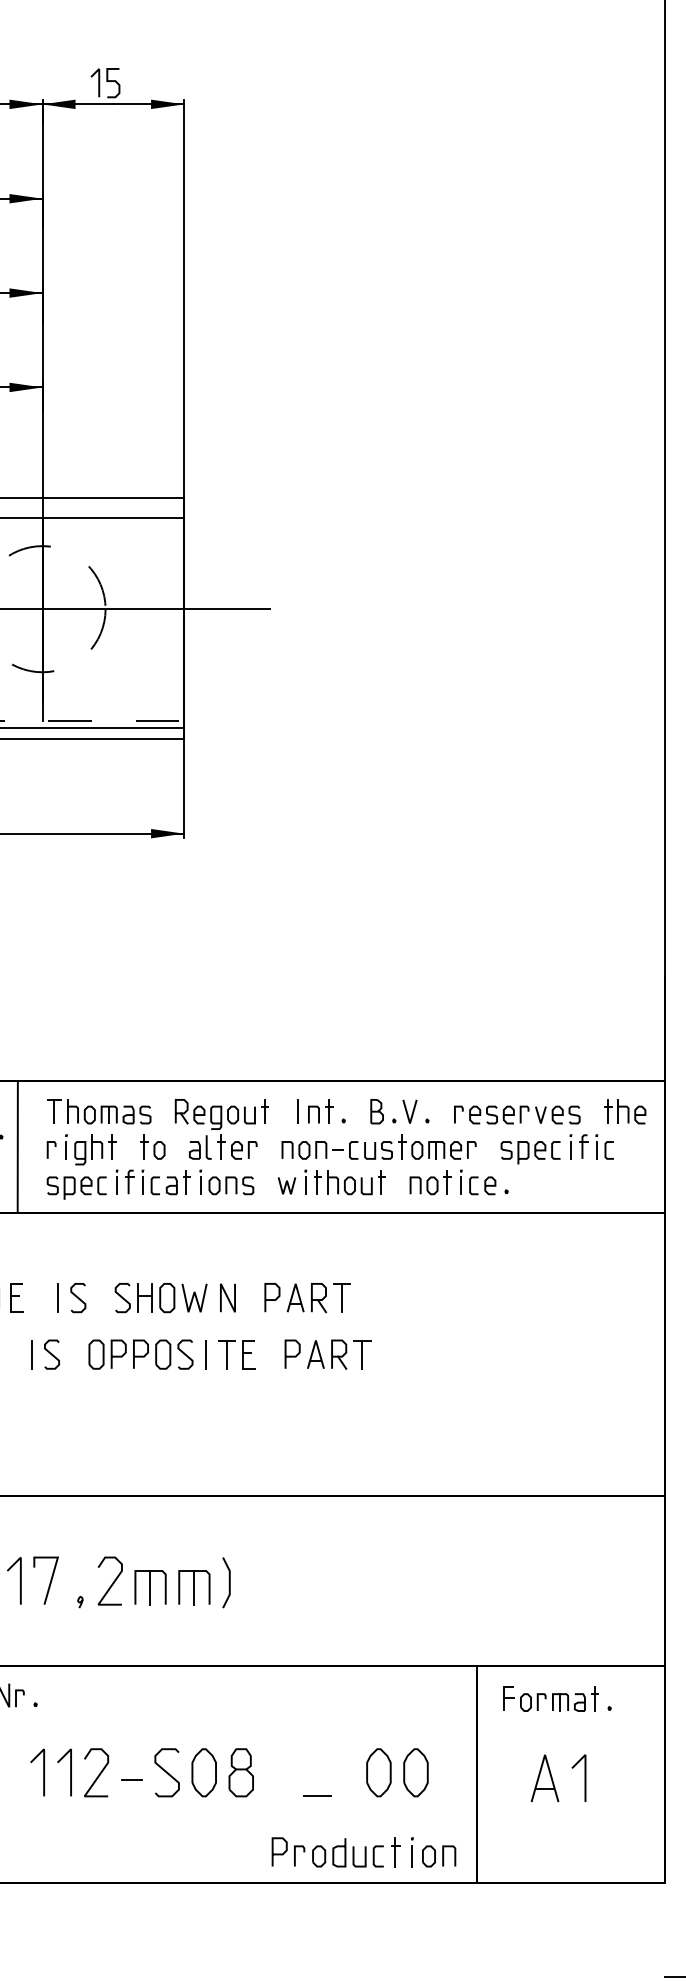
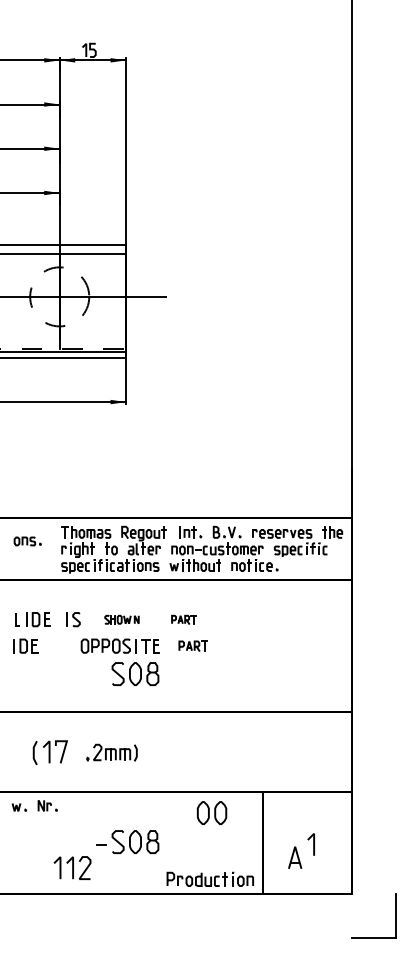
line: (18, 1146) -> (48, 548), removed
part: (174, 1297) -> (121, 619), size x0.6
part: (306, 1297) -> (183, 619), size x0.6
part: (46, 1353) -> (61, 645), removed
part: (325, 1353) -> (192, 645), size x0.7
part: (204, 1412) -> (135, 673), added
part: (153, 1581) -> (111, 752), size x0.7
part: (556, 1698) -> (300, 807), removed
part: (69, 1771) -> (72, 867), moved
part: (396, 1771) -> (211, 812), moved
part: (545, 1777) -> (295, 857), moved
line: (317, 1794) -> (188, 852), removed

